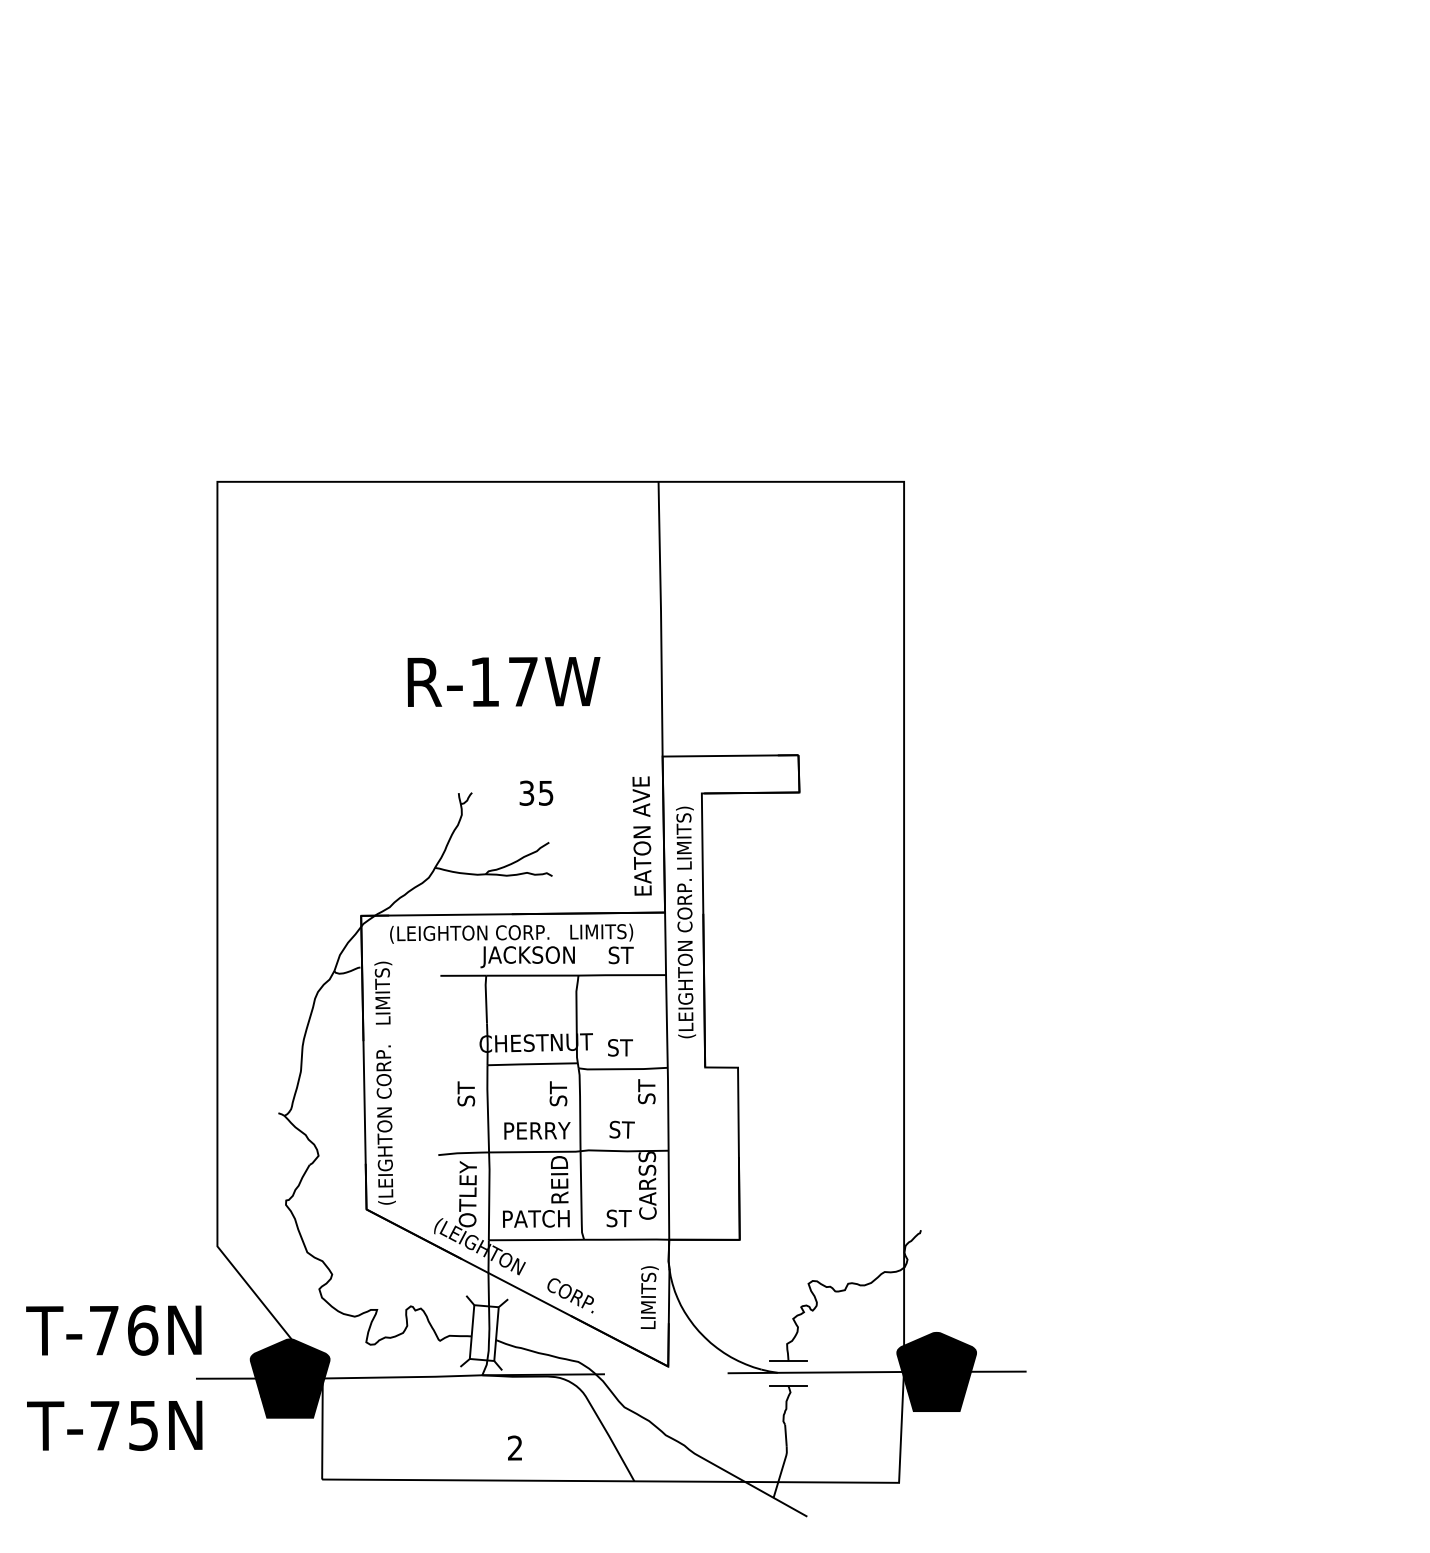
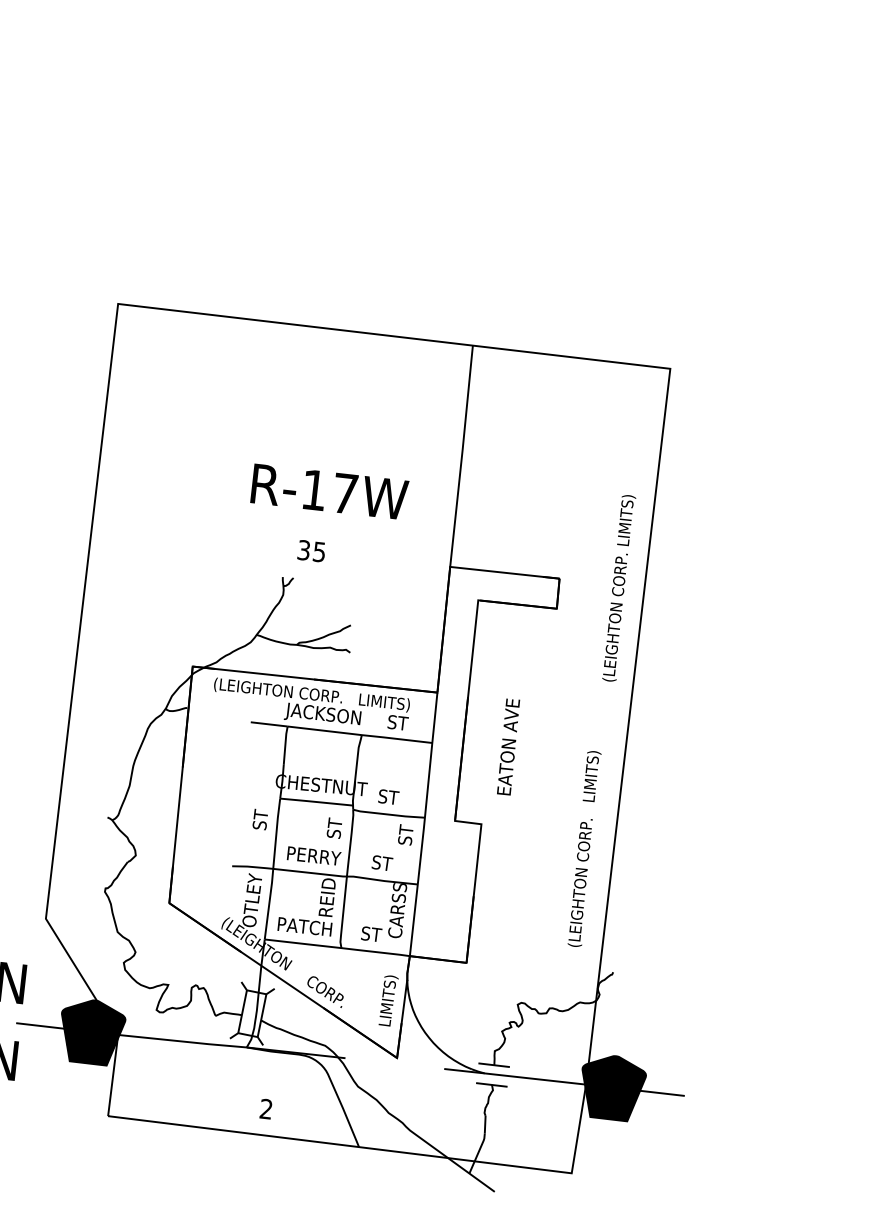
text: (536, 792) -> (311, 550), moved
text: (641, 835) -> (508, 746), moved
text: (685, 922) -> (618, 588), moved
text: (384, 1082) -> (584, 848), moved

